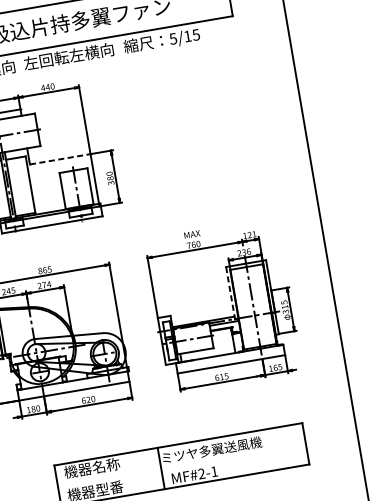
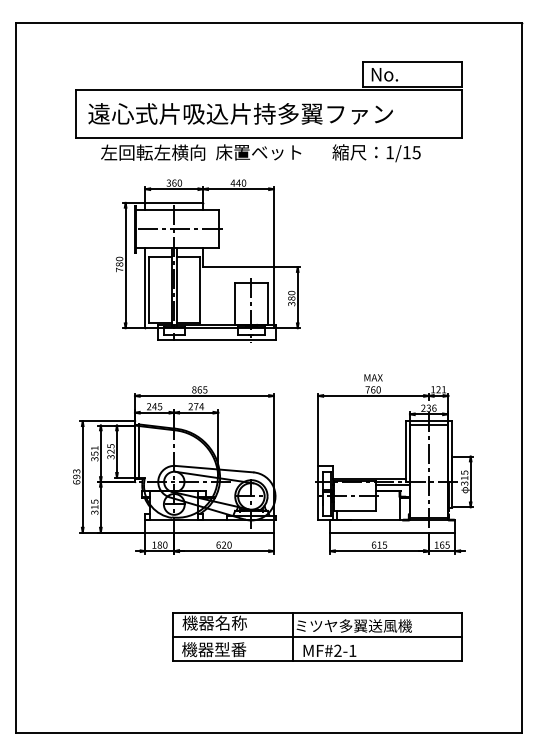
text: (172, 38) -> (389, 152), 5/15 -> 1/15
text: (69, 56) -> (268, 152), 左回転左横向 -> 床置ベット
line: (61, 159) -> (239, 267), dashed -> solid
line: (230, 292) -> (405, 451), dashed -> solid
line: (181, 464) -> (316, 636), added

